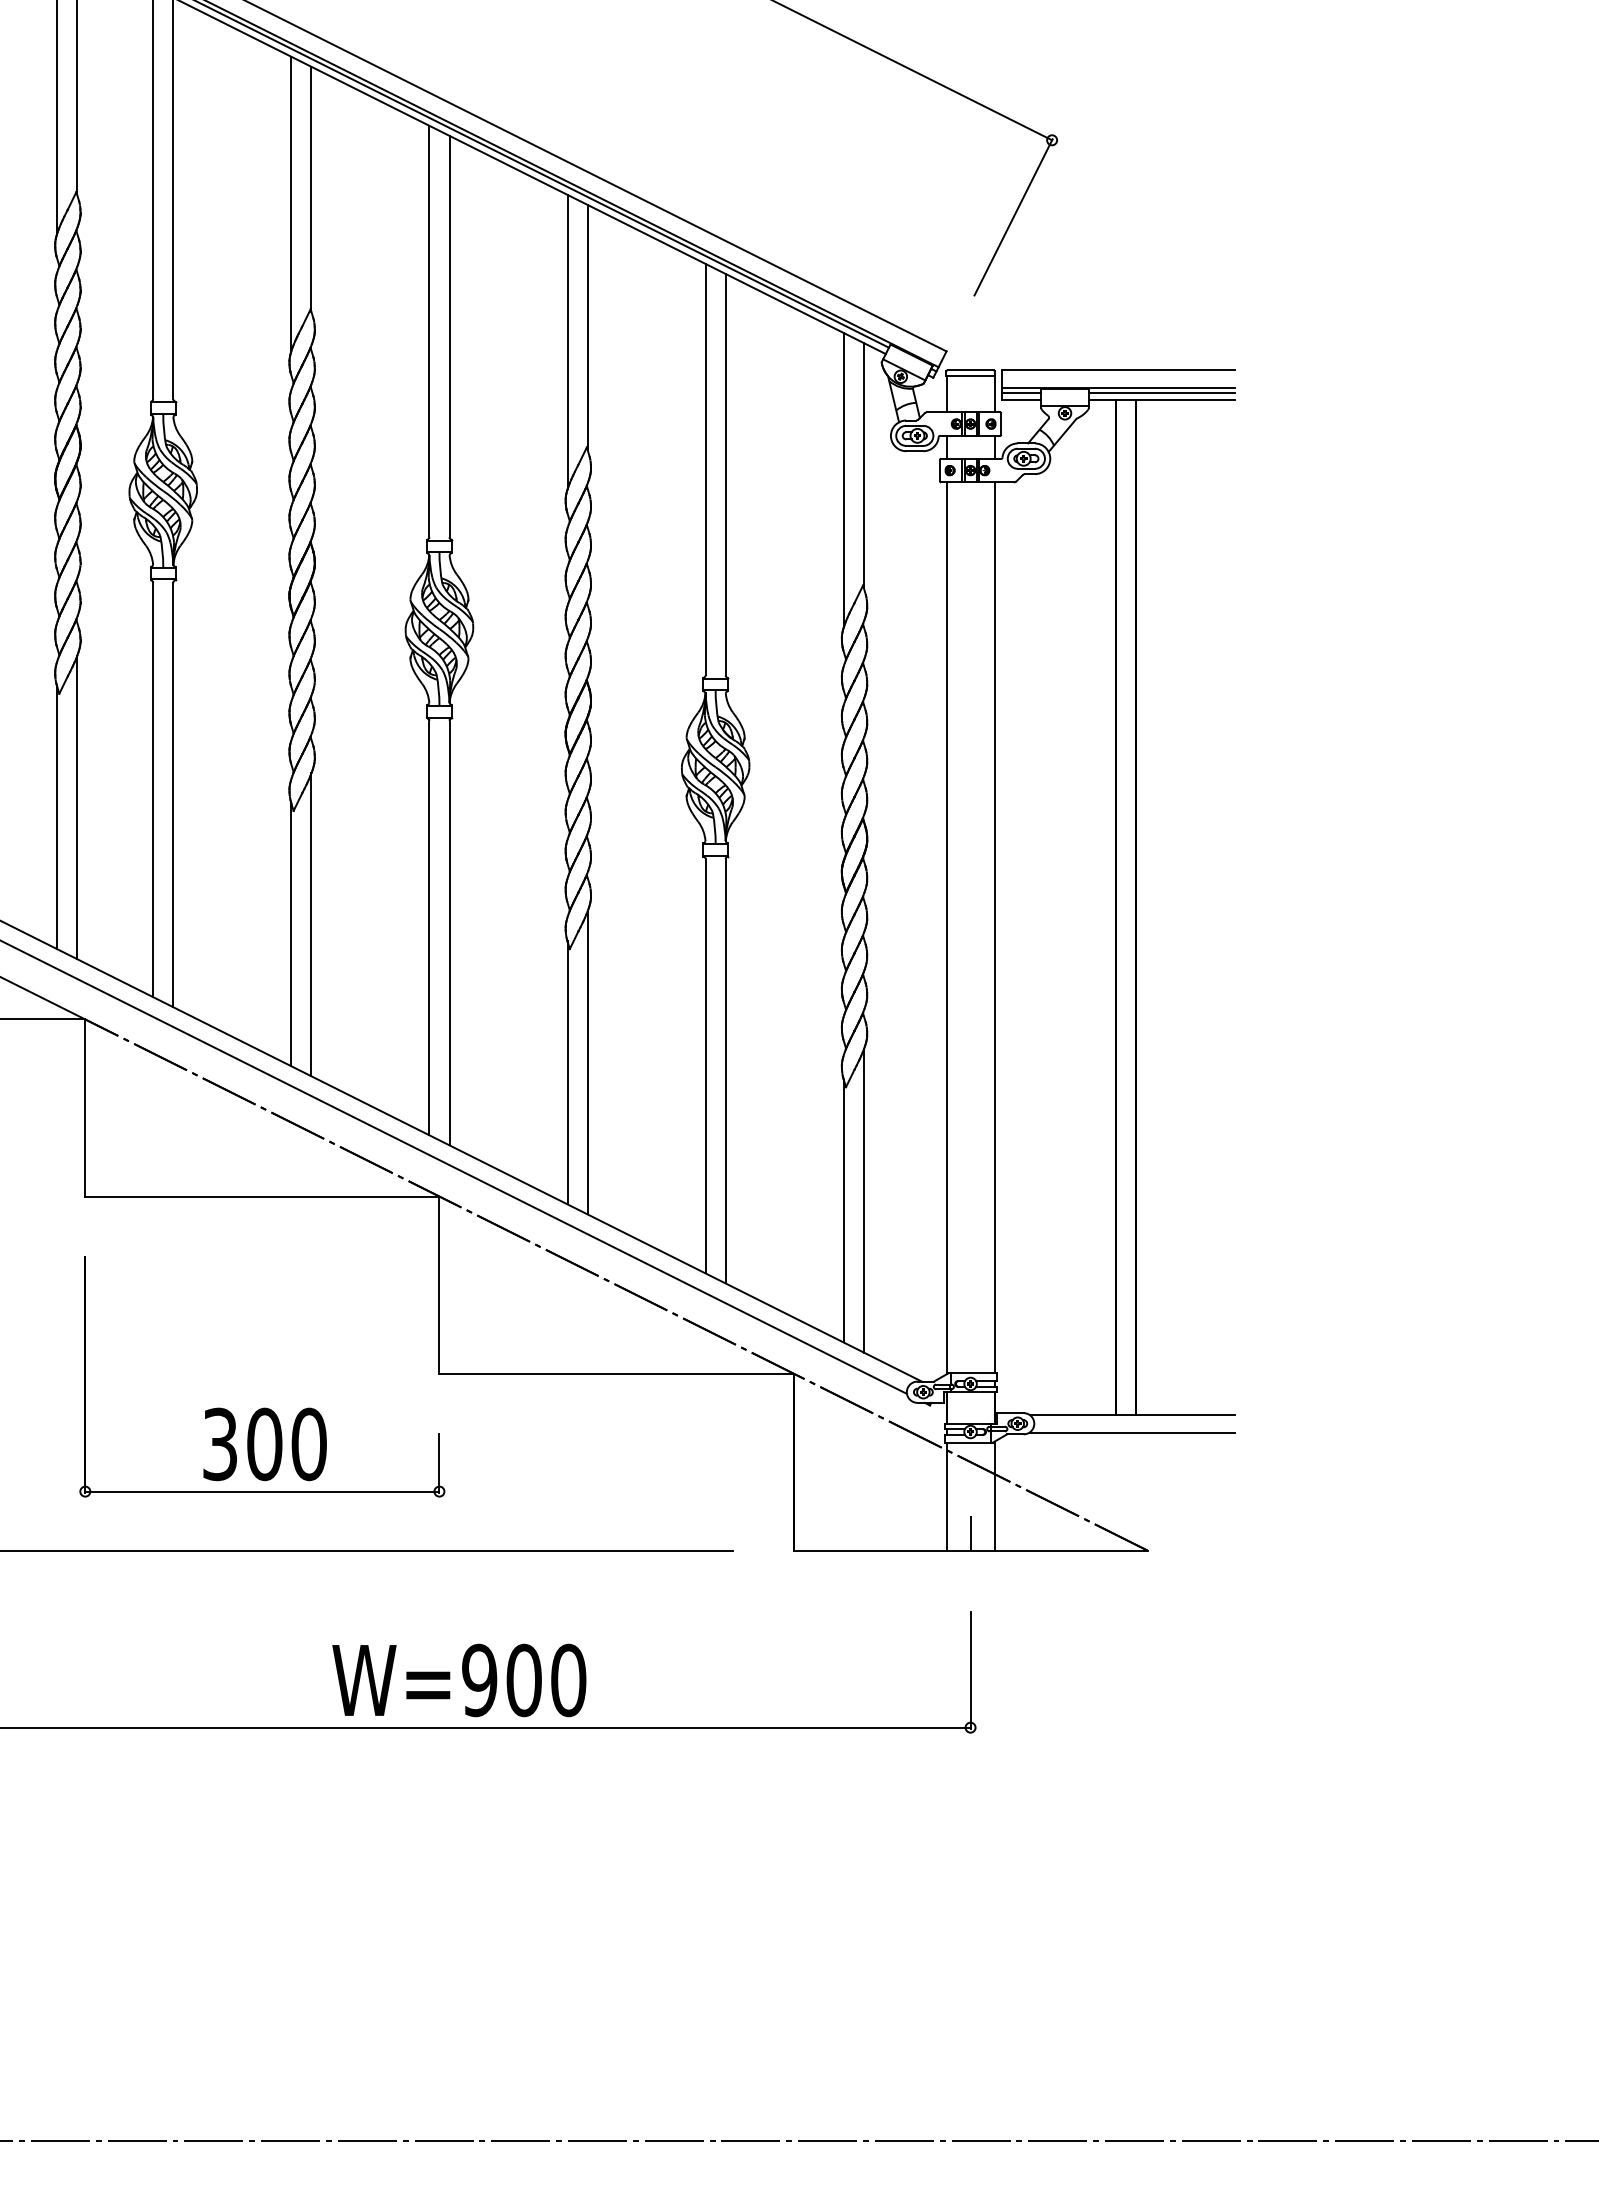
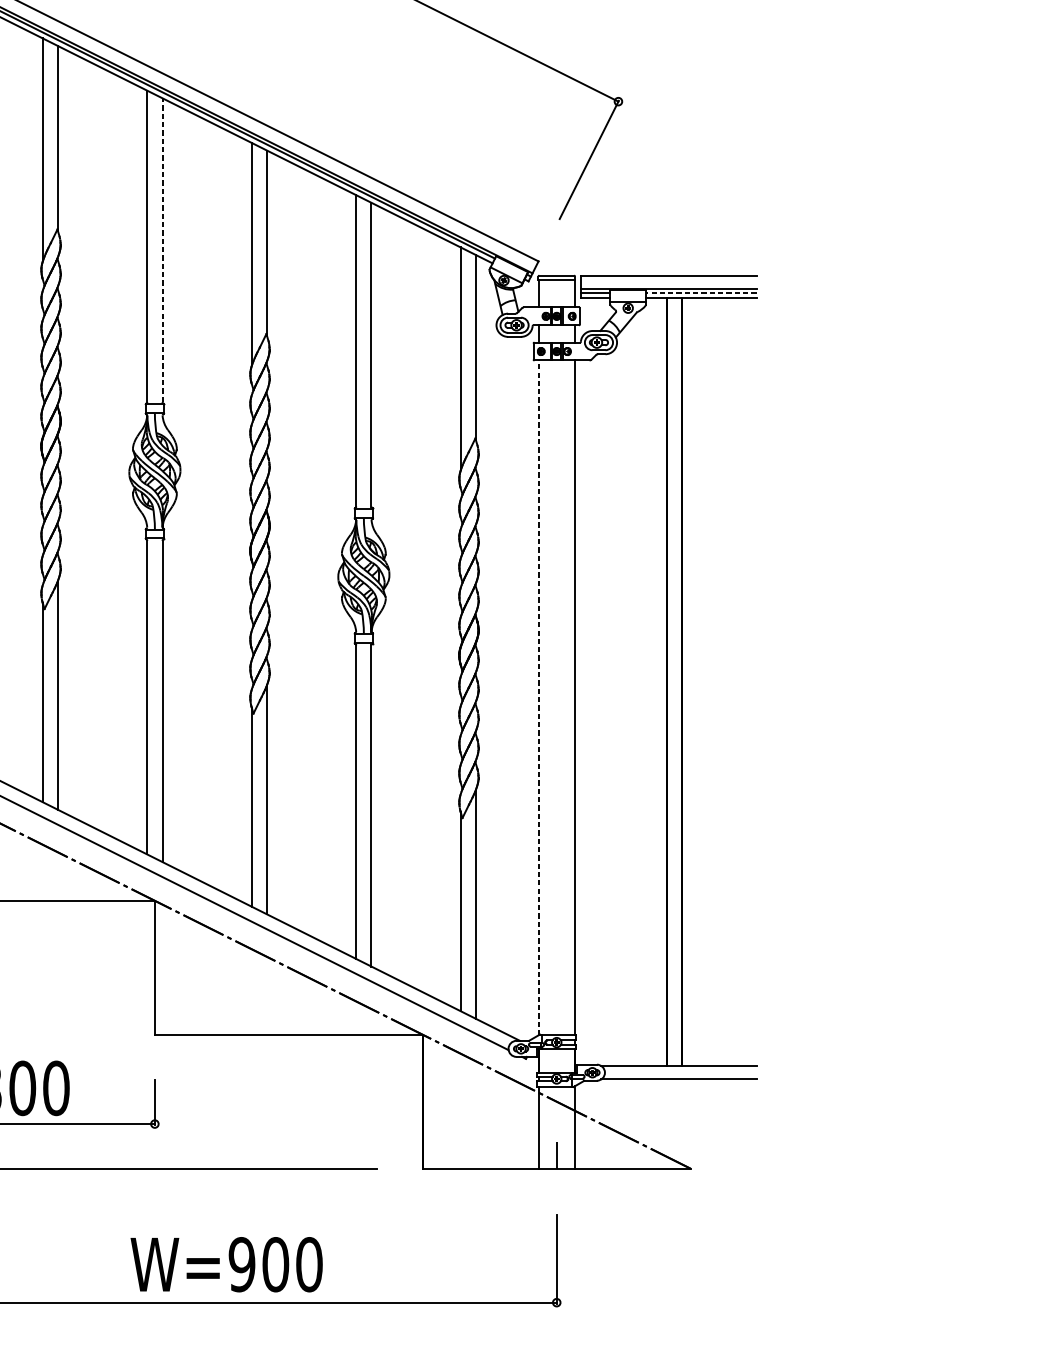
line: (449, 336) -> (162, 250), solid -> dashed
line: (1161, 392) -> (701, 292), solid -> dashed
line: (946, 928) -> (538, 698), solid -> dashed
text: (459, 1680) -> (226, 1264), moved

